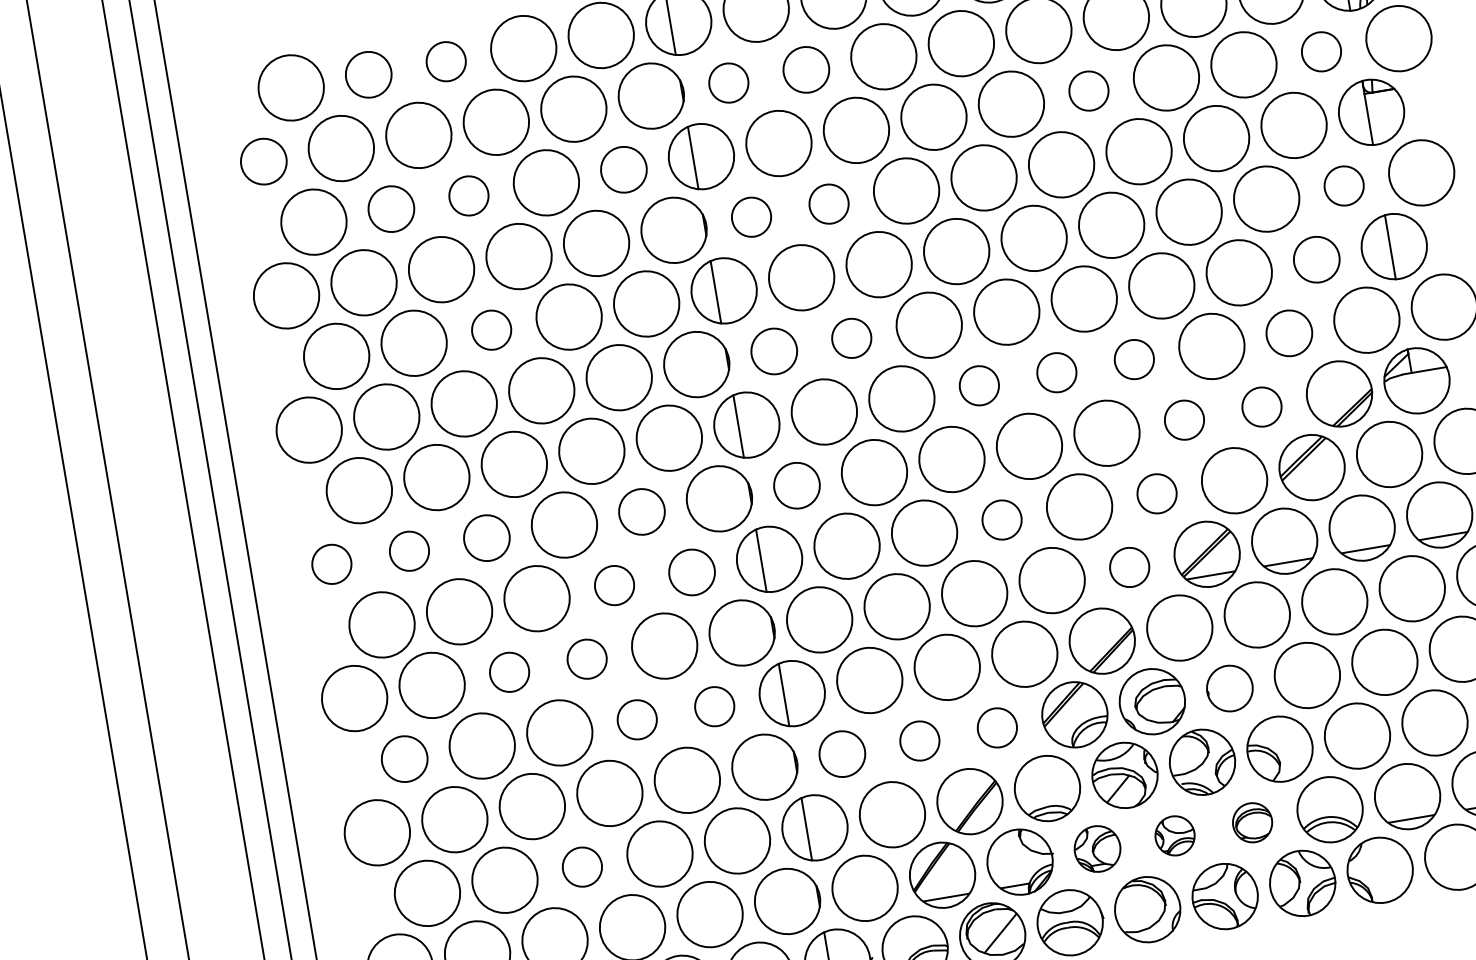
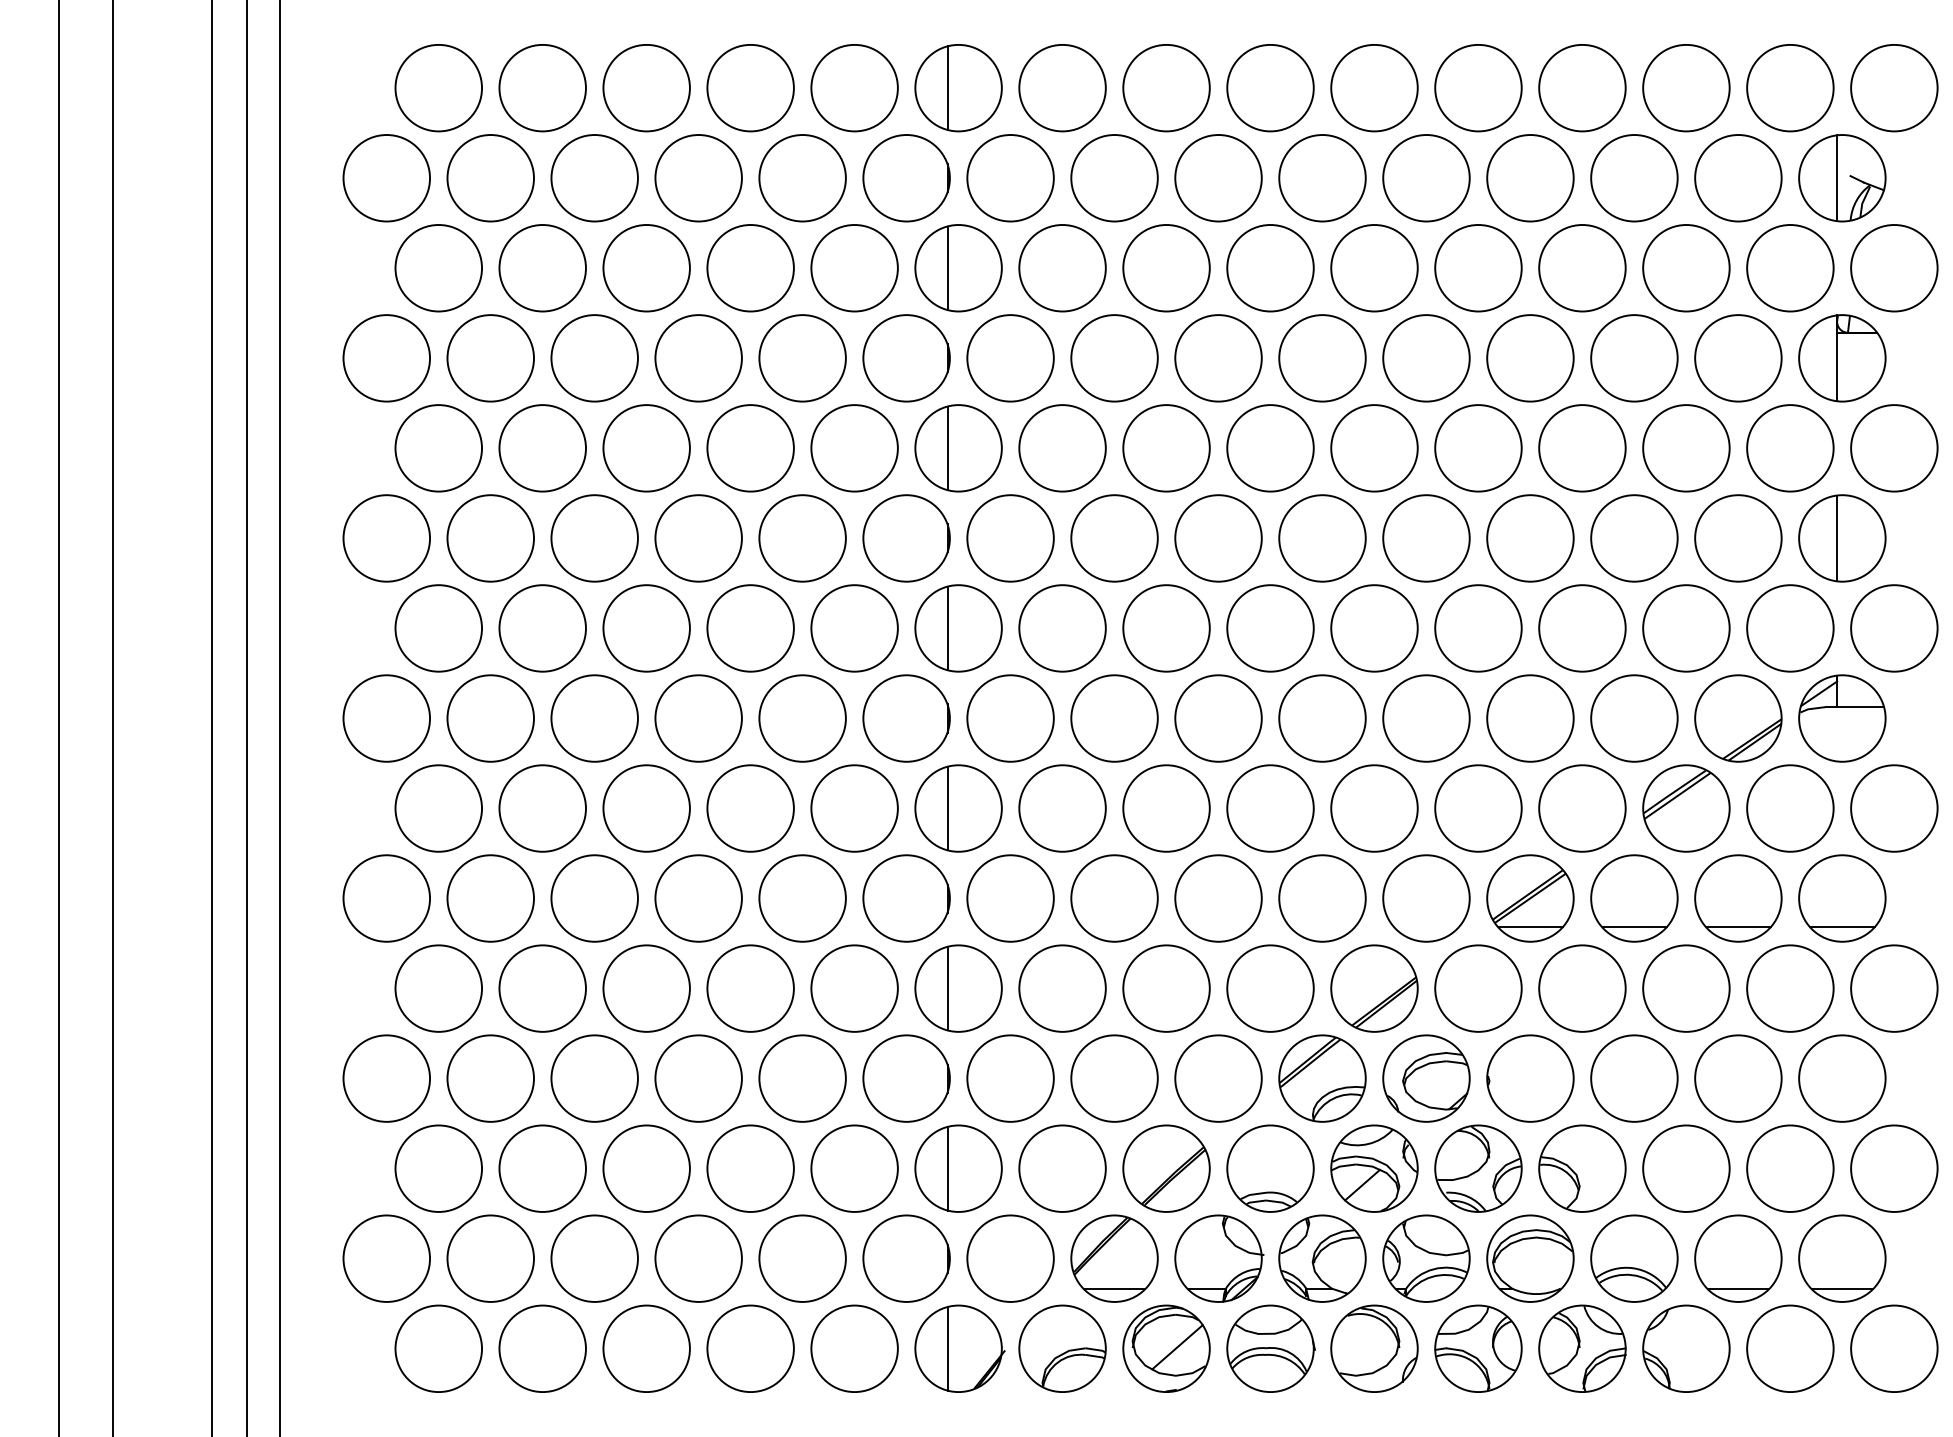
circle: (1321, 51) -> (1790, 268), size x1.67
circle: (446, 61) -> (646, 87), size x1.67
circle: (806, 70) -> (1114, 178), size x1.43
circle: (368, 74) -> (542, 87), size x1.43
circle: (728, 83) -> (1010, 178), size x1.67
circle: (1089, 91) -> (1478, 268), size x1.67
circle: (263, 161) -> (386, 178), size x1.43
circle: (623, 169) -> (854, 268), size x1.43
circle: (1344, 186) -> (1790, 448), size x1.67
circle: (468, 196) -> (646, 268), size x1.67
circle: (829, 204) -> (1114, 358), size x1.67
circle: (391, 209) -> (542, 268), size x1.43
circle: (751, 217) -> (1010, 358), size x1.67
circle: (1316, 259) -> (1738, 538), size x1.43
circle: (491, 330) -> (646, 448), size x1.67
circle: (1289, 333) -> (1686, 628), size x1.43
circle: (851, 338) -> (1114, 538), size x1.67
circle: (774, 351) -> (1010, 538), size x1.43
circle: (1134, 359) -> (1478, 628), size x1.67
circle: (1056, 372) -> (1374, 628), size x1.67
circle: (979, 385) -> (1270, 628), size x1.67
circle: (1262, 407) -> (1634, 718), size x1.67
circle: (1184, 420) -> (1530, 718), size x1.67
circle: (796, 485) -> (1010, 718), size x1.43
circle: (1157, 493) -> (1478, 808), size x1.67
circle: (641, 511) -> (802, 718), size x1.43
circle: (1002, 520) -> (1270, 808), size x1.67
circle: (486, 538) -> (594, 718), size x1.43
circle: (409, 551) -> (490, 718), size x1.67
circle: (331, 564) -> (386, 718), size x1.67
circle: (1129, 567) -> (1426, 898), size x1.67
circle: (691, 572) -> (854, 808), size x1.43
circle: (614, 585) -> (750, 808), size x1.67
circle: (587, 659) -> (698, 898), size x1.67
circle: (509, 672) -> (594, 898), size x1.67
part: (1229, 688) -> (1530, 1078), size x1.43
circle: (714, 706) -> (854, 988), size x1.67
circle: (637, 719) -> (750, 988), size x1.67
circle: (997, 727) -> (1218, 1078), size x1.67
circle: (919, 740) -> (1114, 1078), size x1.67
circle: (842, 754) -> (1010, 1078), size x1.43
circle: (404, 759) -> (438, 988), size x1.43
part: (1252, 822) -> (1530, 1258), size x1.67
part: (1175, 835) -> (1426, 1258), size x1.67
part: (1097, 848) -> (1322, 1258), size x1.43
circle: (582, 867) -> (646, 1168), size x1.67

